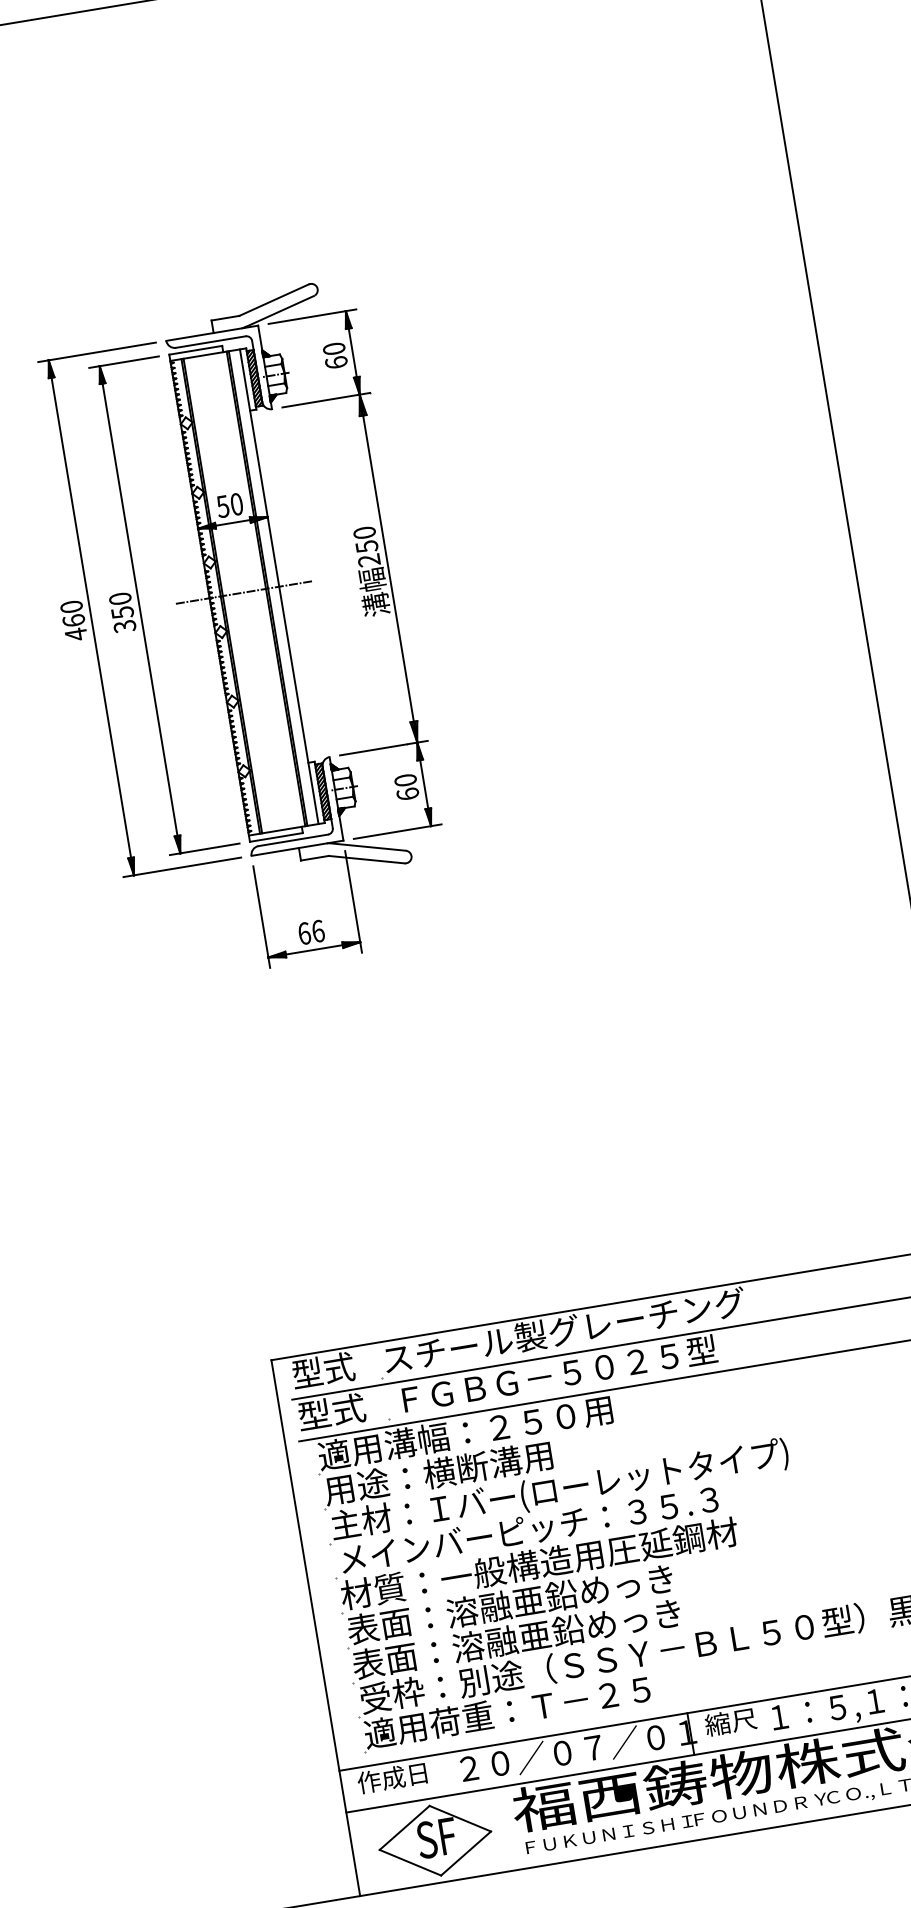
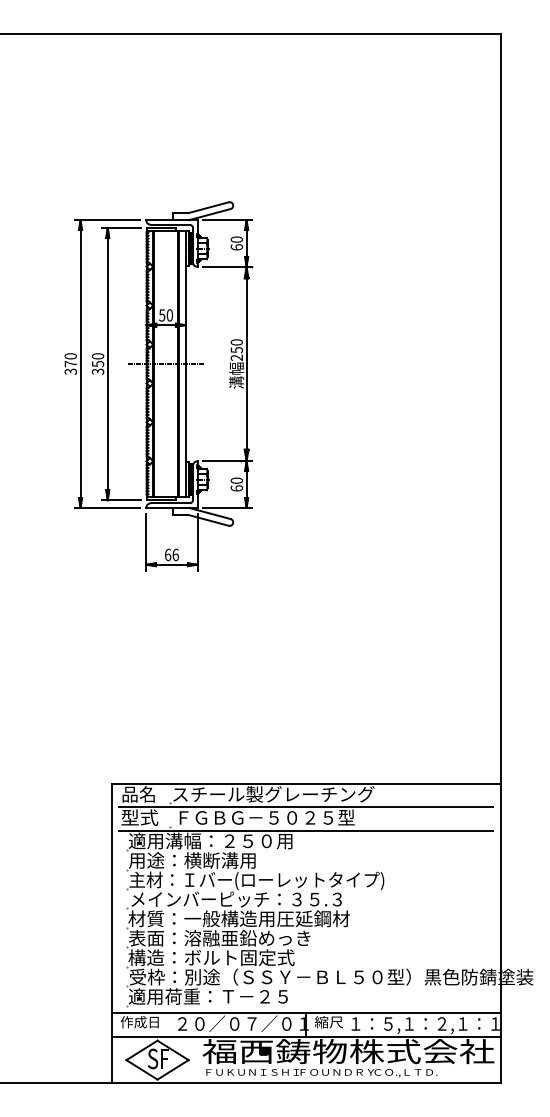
text: (74, 626) -> (70, 367), 460 -> 370
text: (324, 1370) -> (139, 794), 型式 -> 品名
text: (515, 1638) -> (219, 957), 表面：溶融亜鉛めっき -> 構造：ボルト固定式

